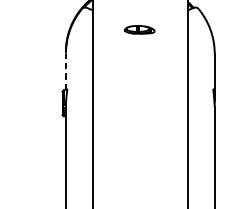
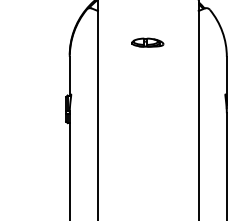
part: (139, 29) -> (147, 42), moved
line: (65, 71) -> (69, 75), dashed -> solid

